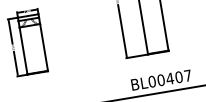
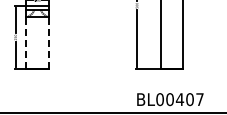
line: (44, 47) -> (49, 42), solid -> dashed
line: (23, 50) -> (26, 42), solid -> dashed

